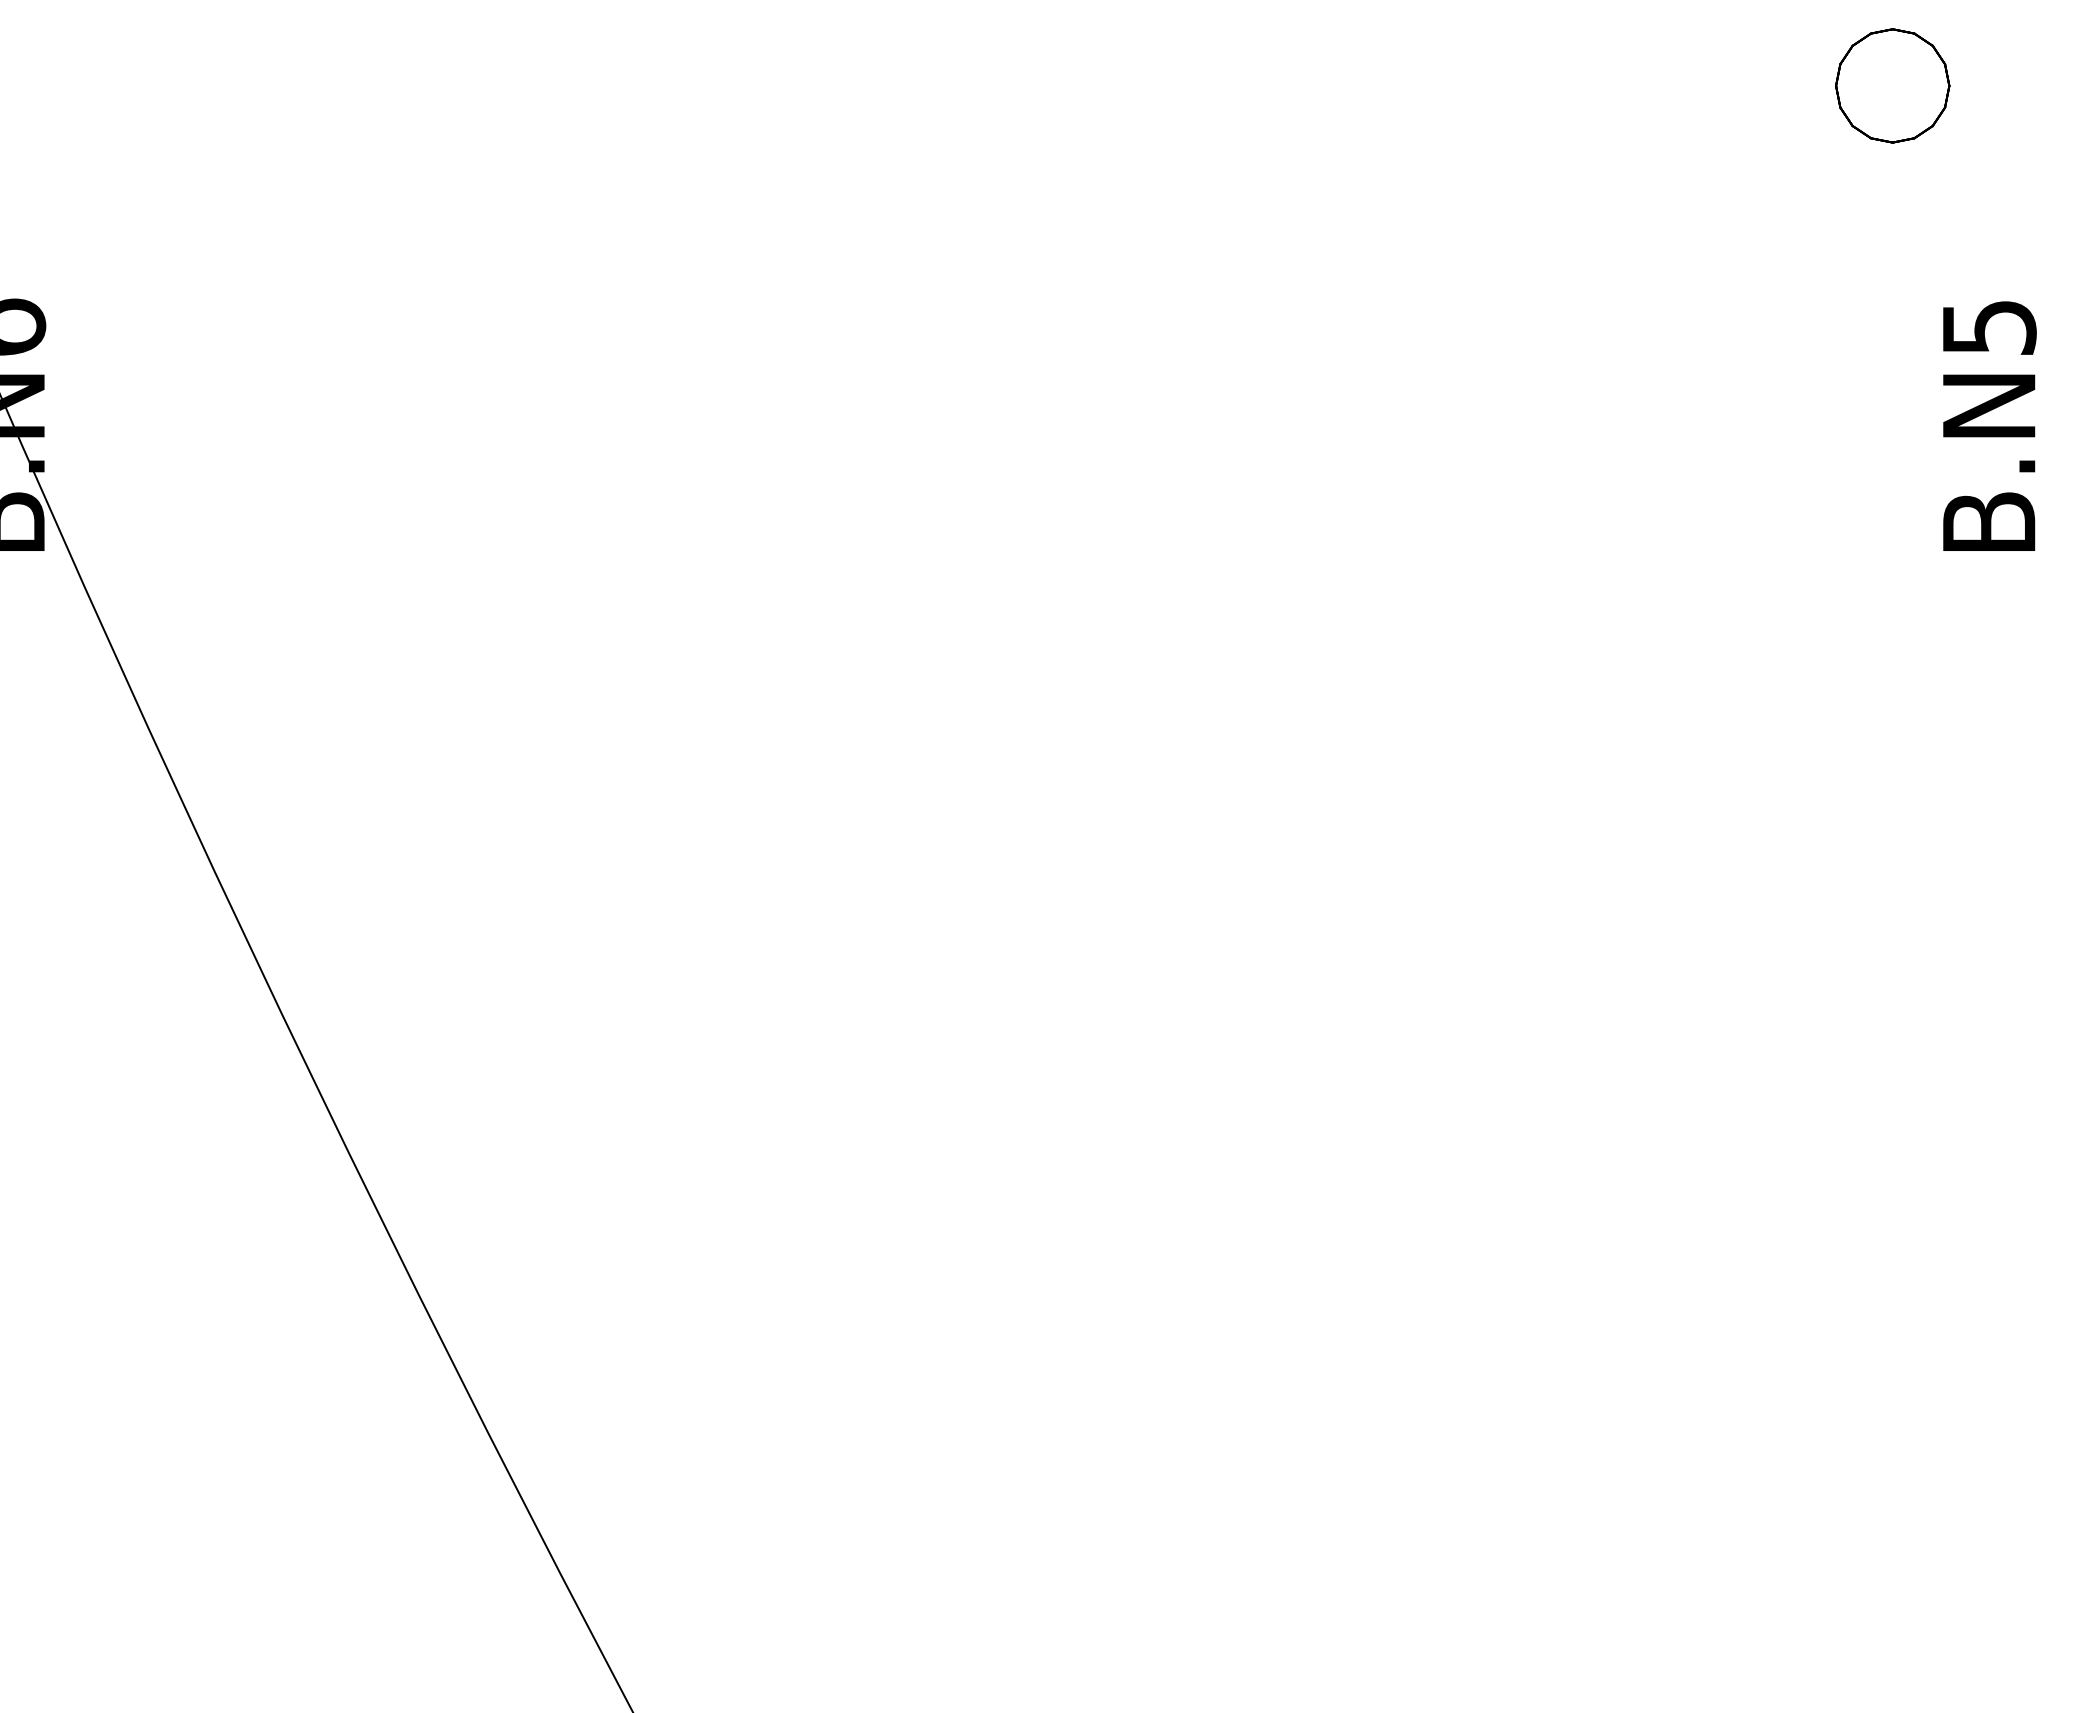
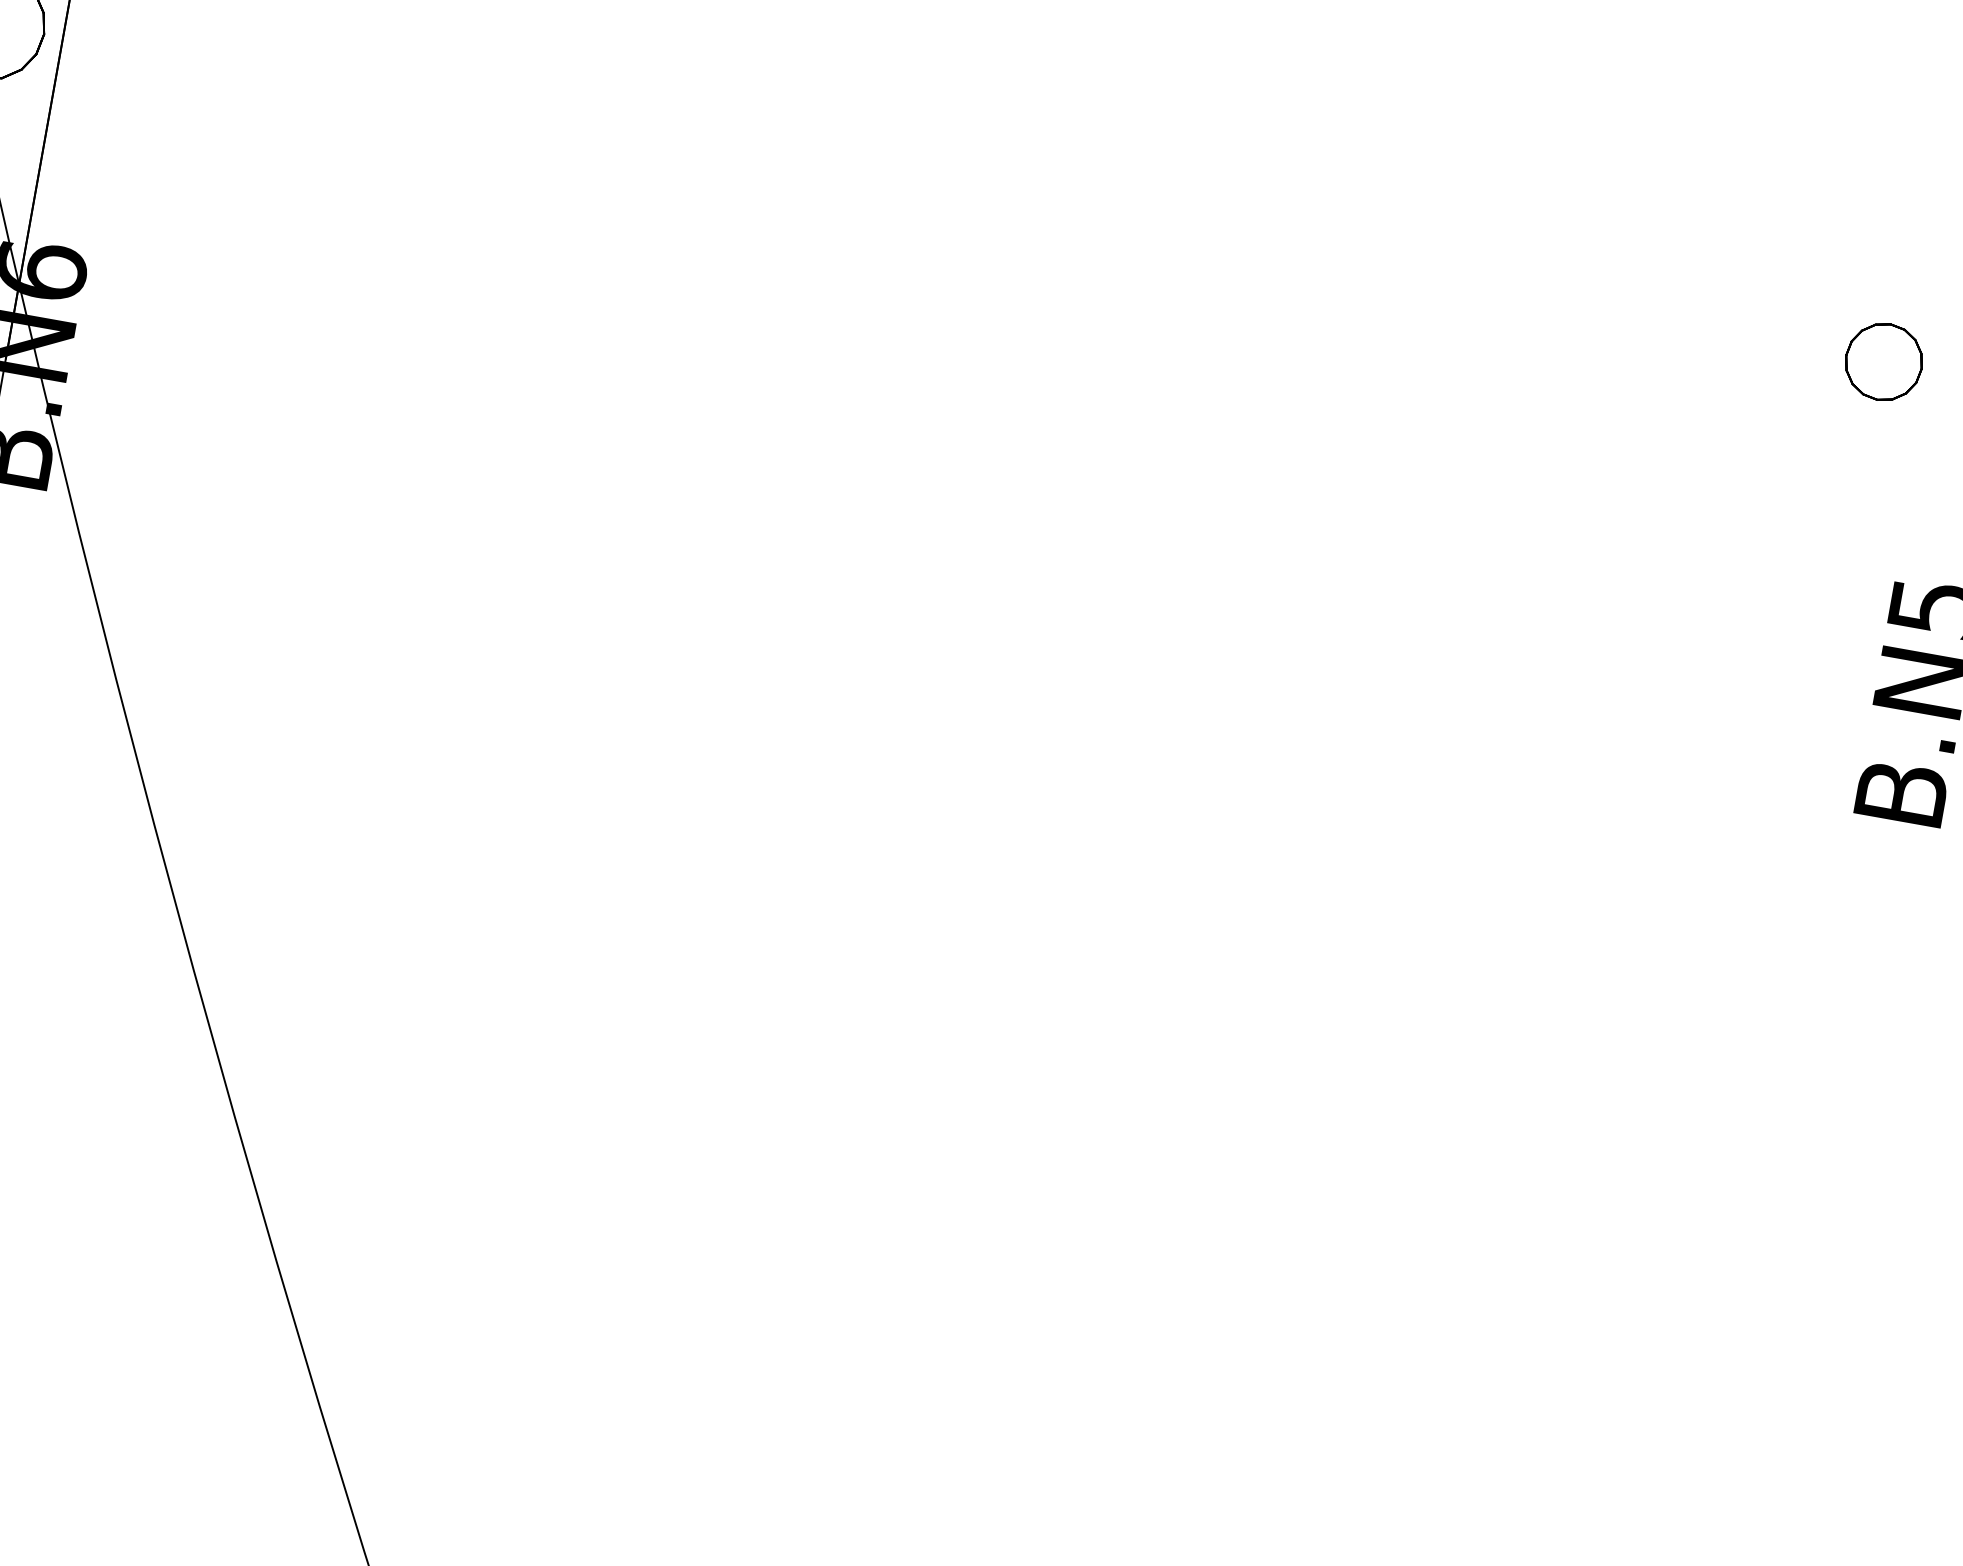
part: (1892, 85) -> (1883, 361), size x0.7

